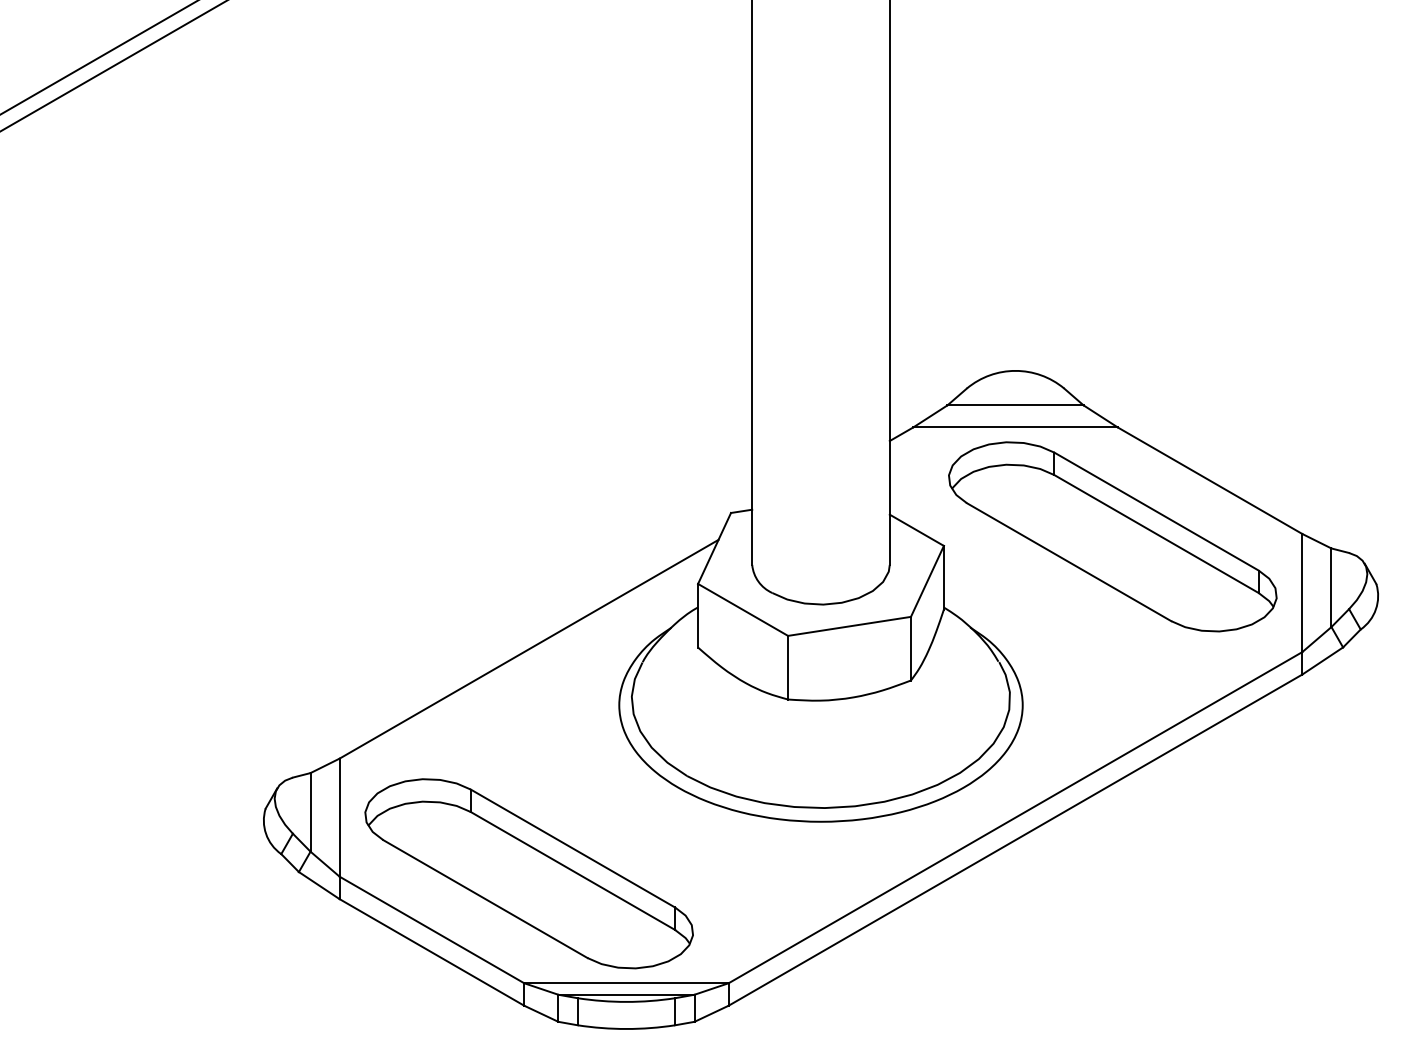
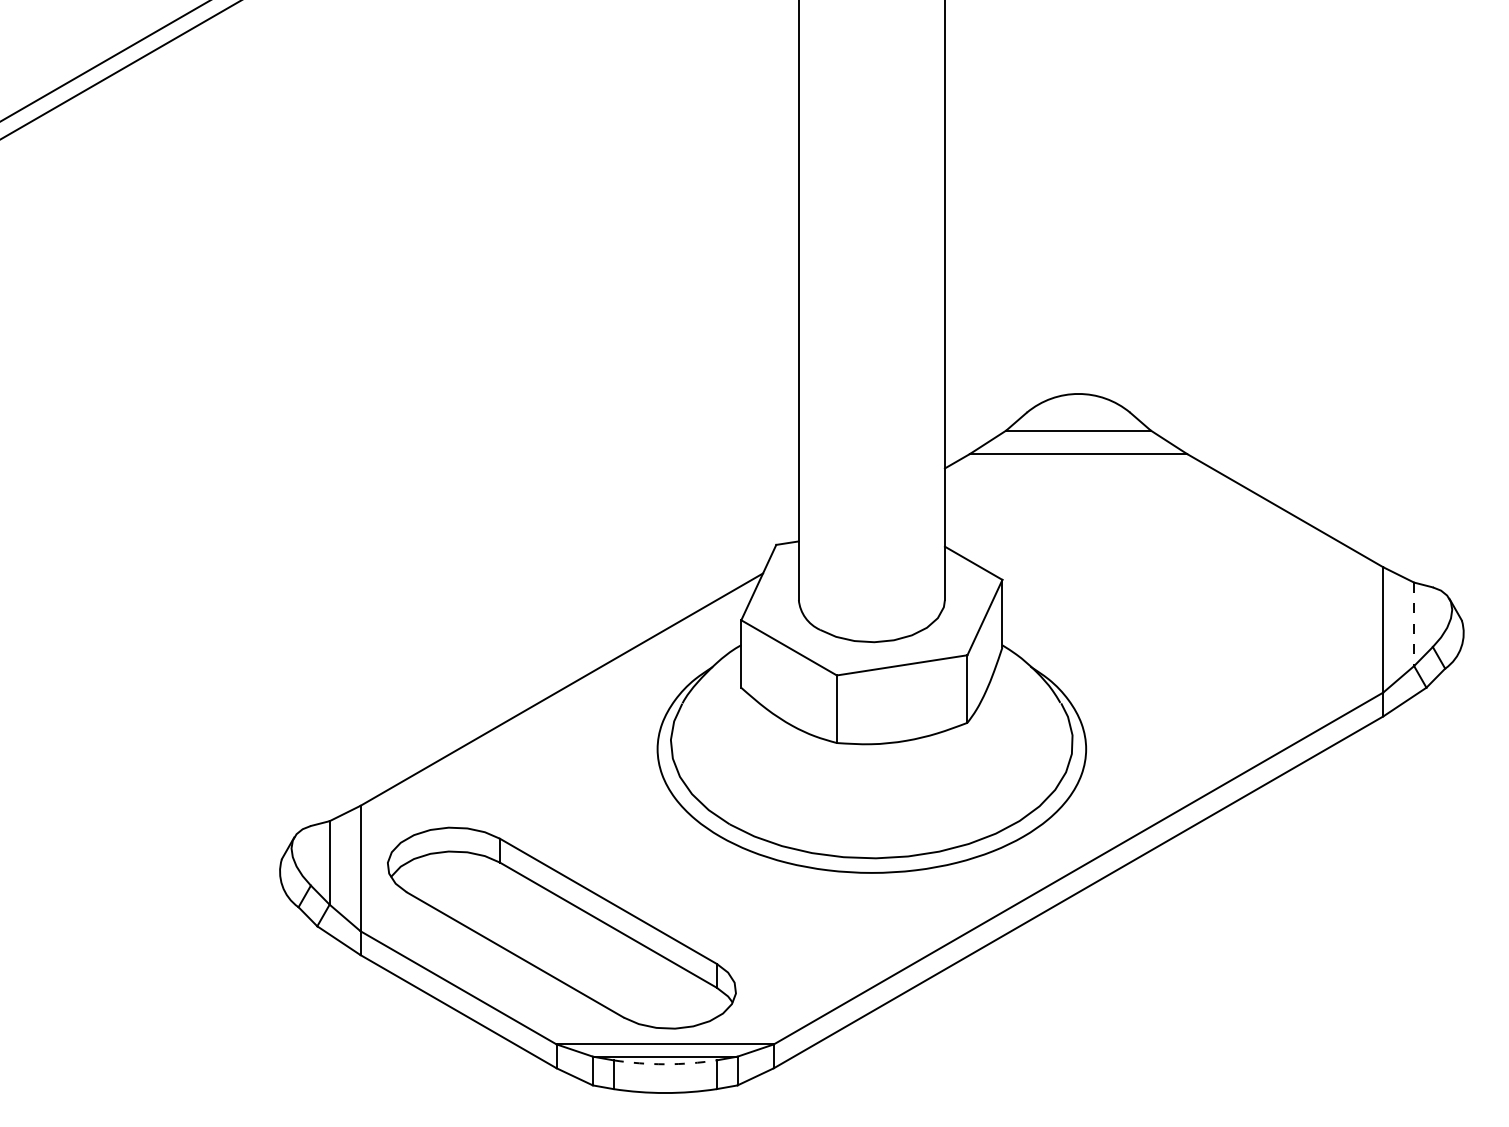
part: (1112, 536) -> (1181, 569), removed
line: (1331, 587) -> (1414, 624), solid -> dashed
arc: (626, 1002) -> (665, 1064), solid -> dashed

